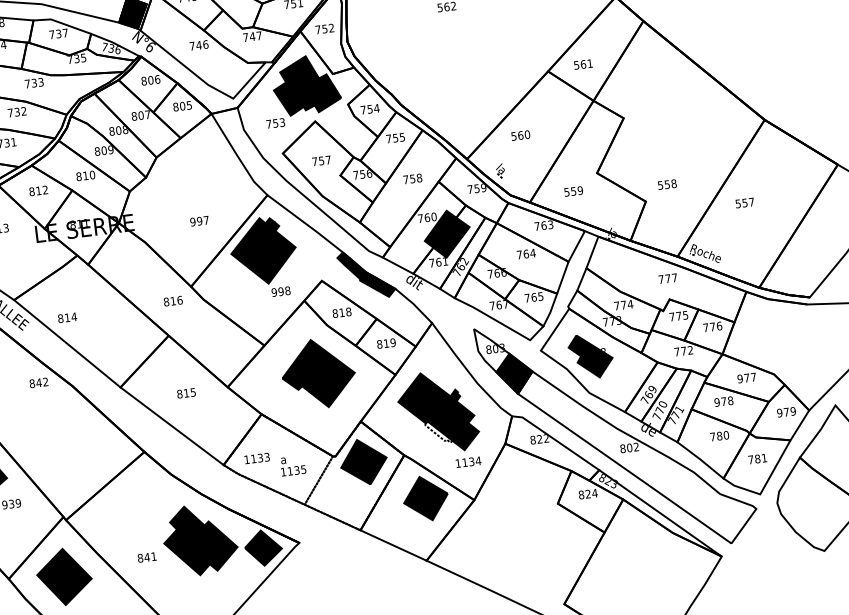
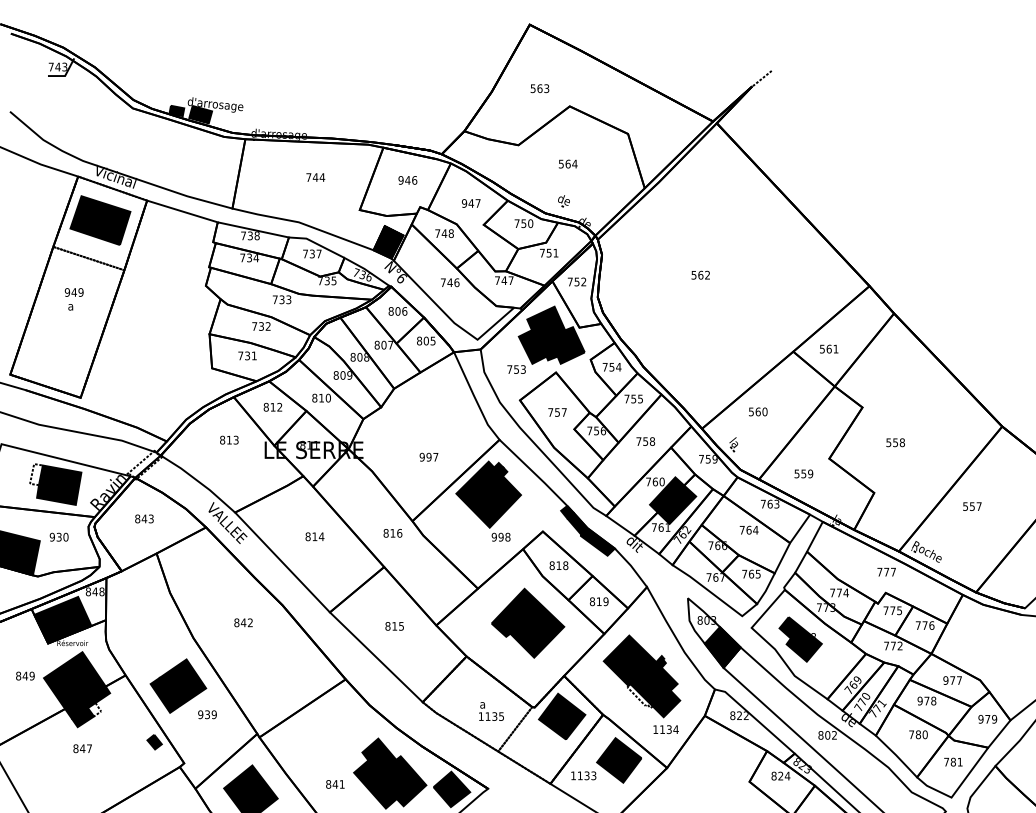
text: (667, 184) -> (895, 442), moved
text: (67, 317) -> (314, 536), moved
text: (38, 382) -> (243, 622), moved
text: (256, 458) -> (583, 775), moved

